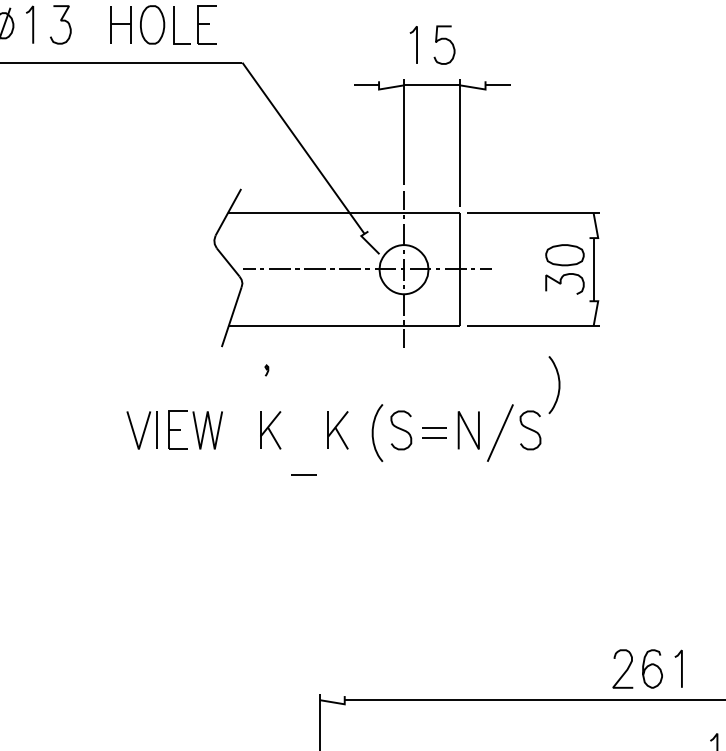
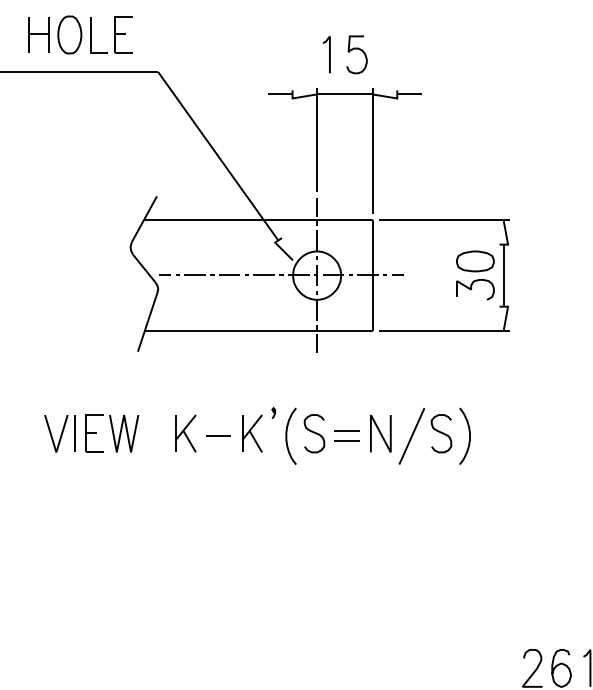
curve: (266, 370) -> (273, 413), moved
curve: (558, 385) -> (469, 436), moved
line: (303, 474) -> (218, 435), moved

